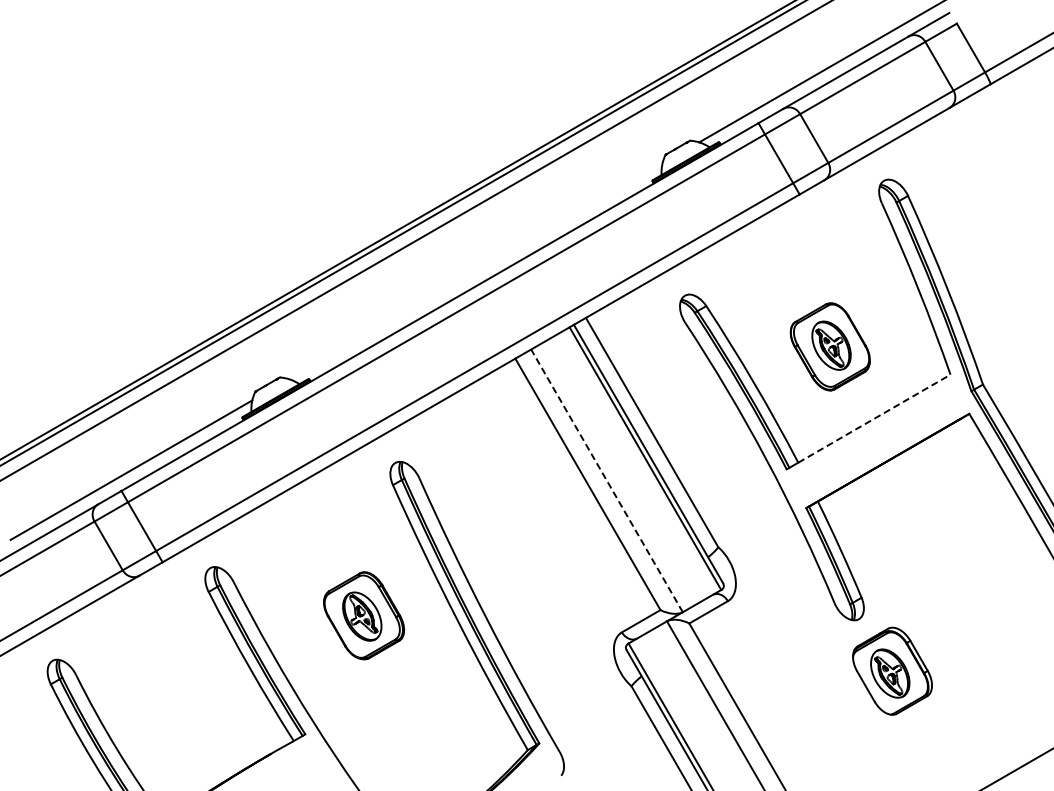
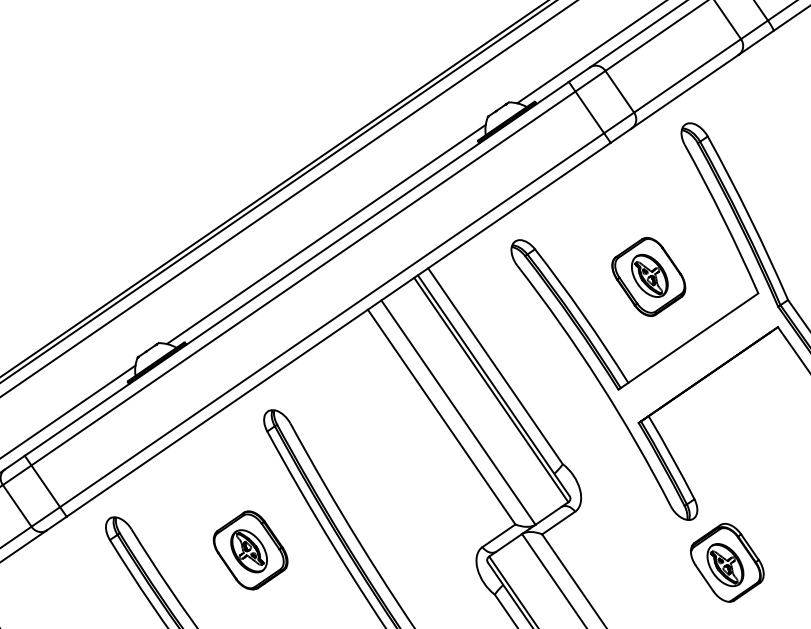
line: (475, 271) -> (326, 234), added
line: (874, 418) -> (693, 337), dashed -> solid
line: (606, 480) -> (458, 412), dashed -> solid

